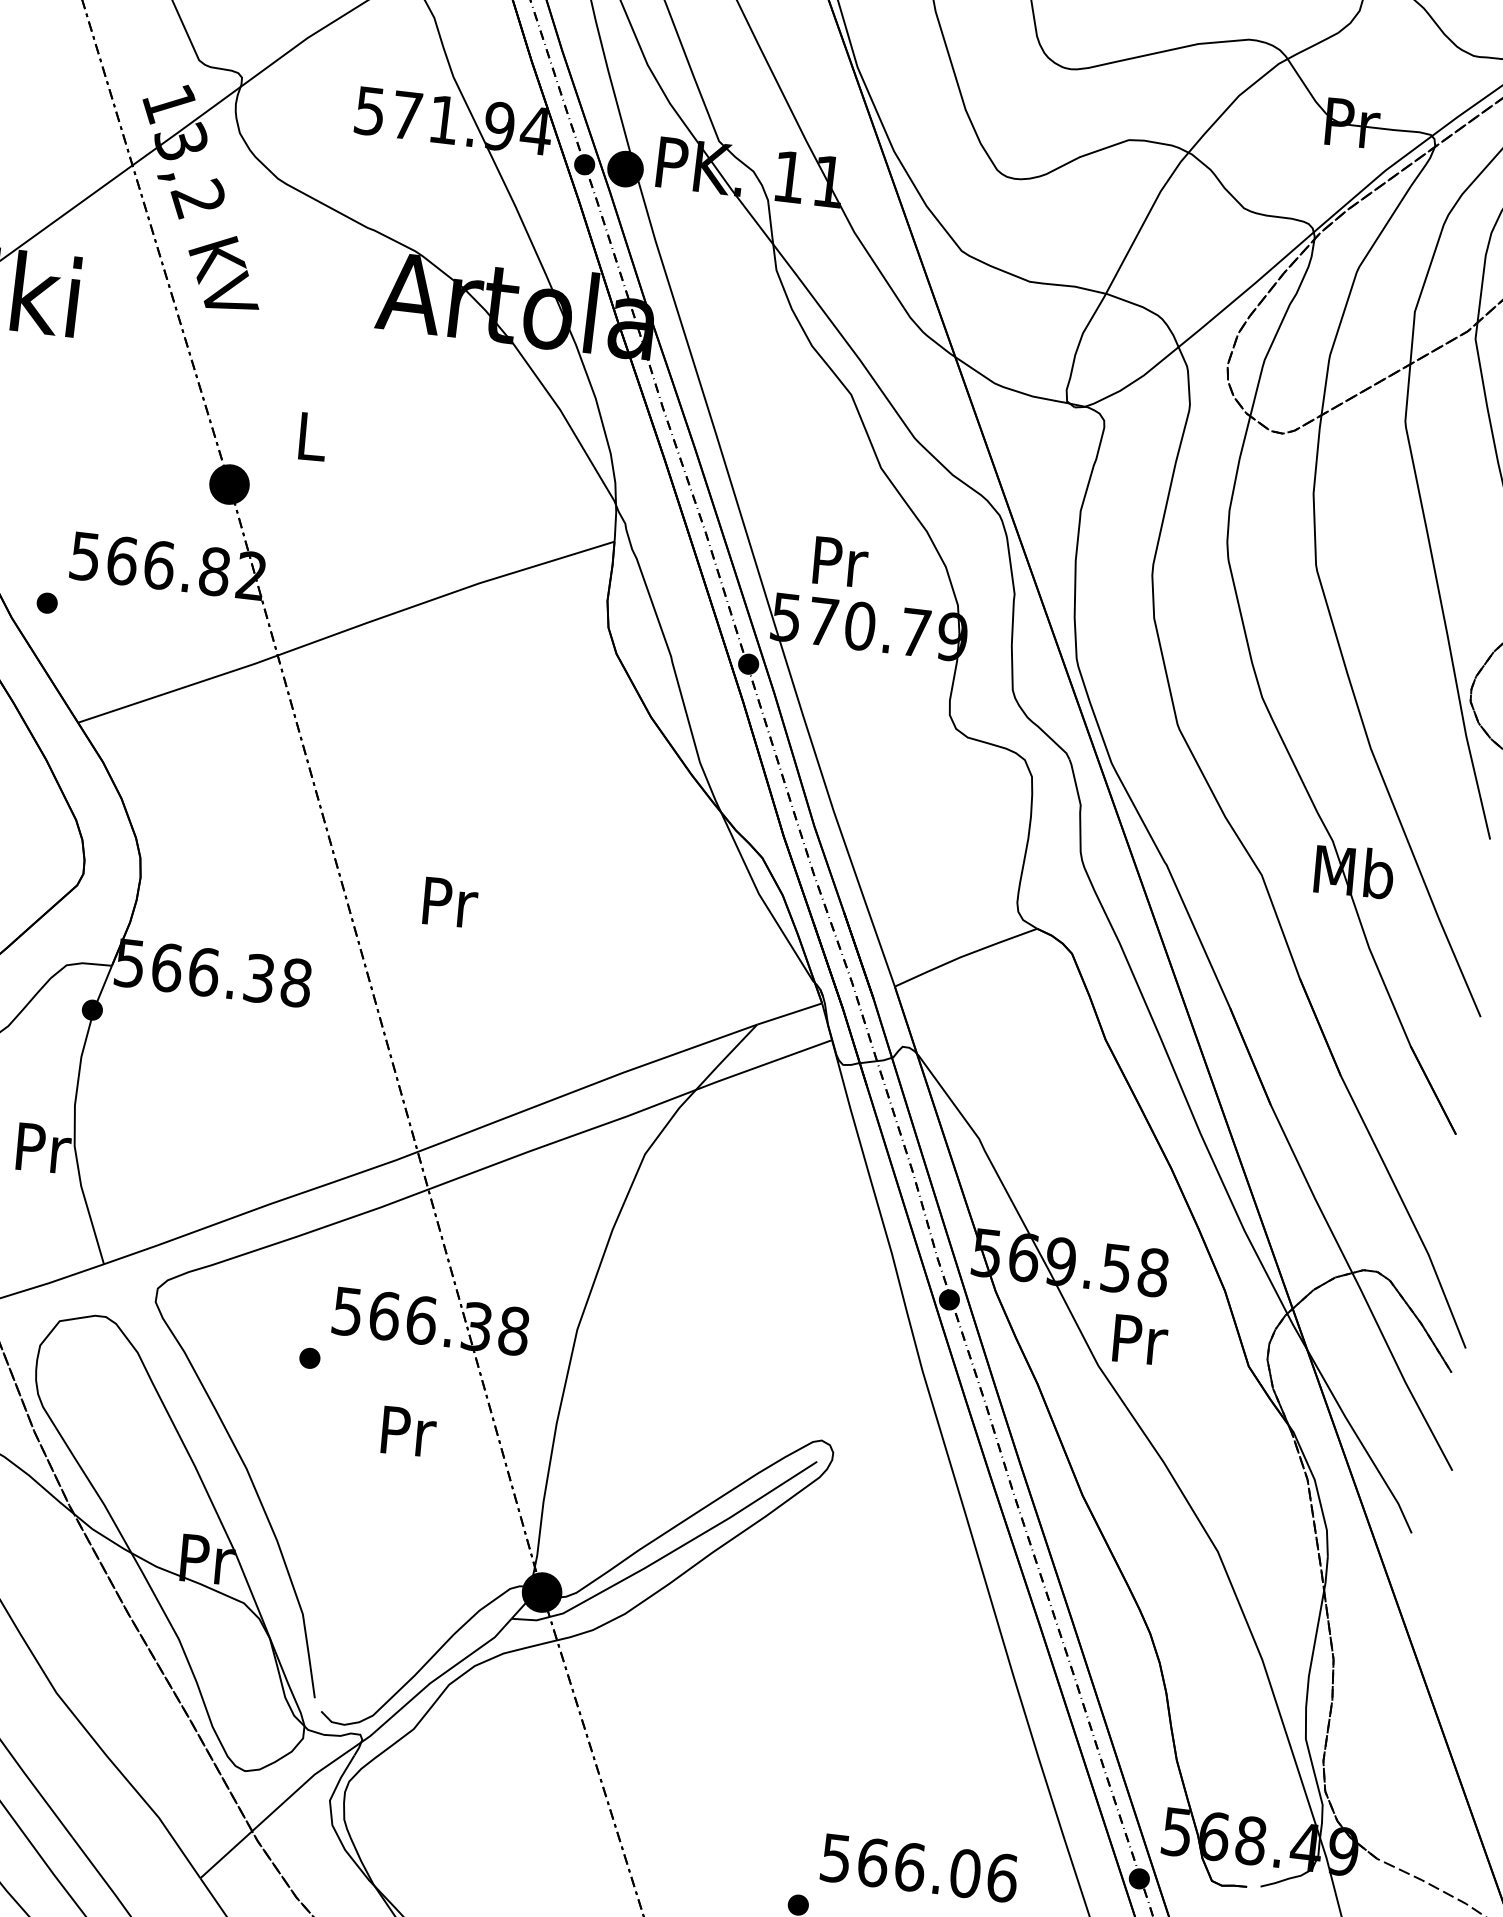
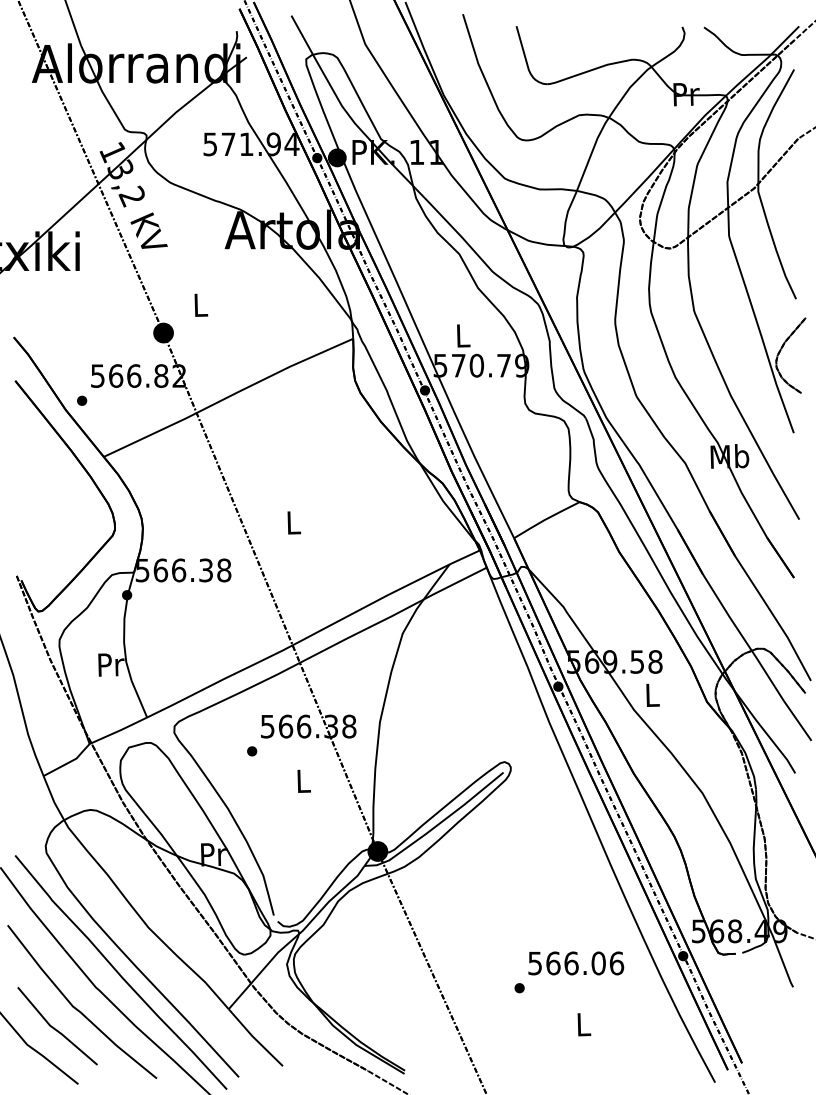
text: (840, 561) -> (463, 335), Pr -> L
text: (450, 902) -> (294, 522), Pr -> L
text: (1139, 1340) -> (652, 695), Pr -> L
text: (409, 1432) -> (304, 781), Pr -> L

